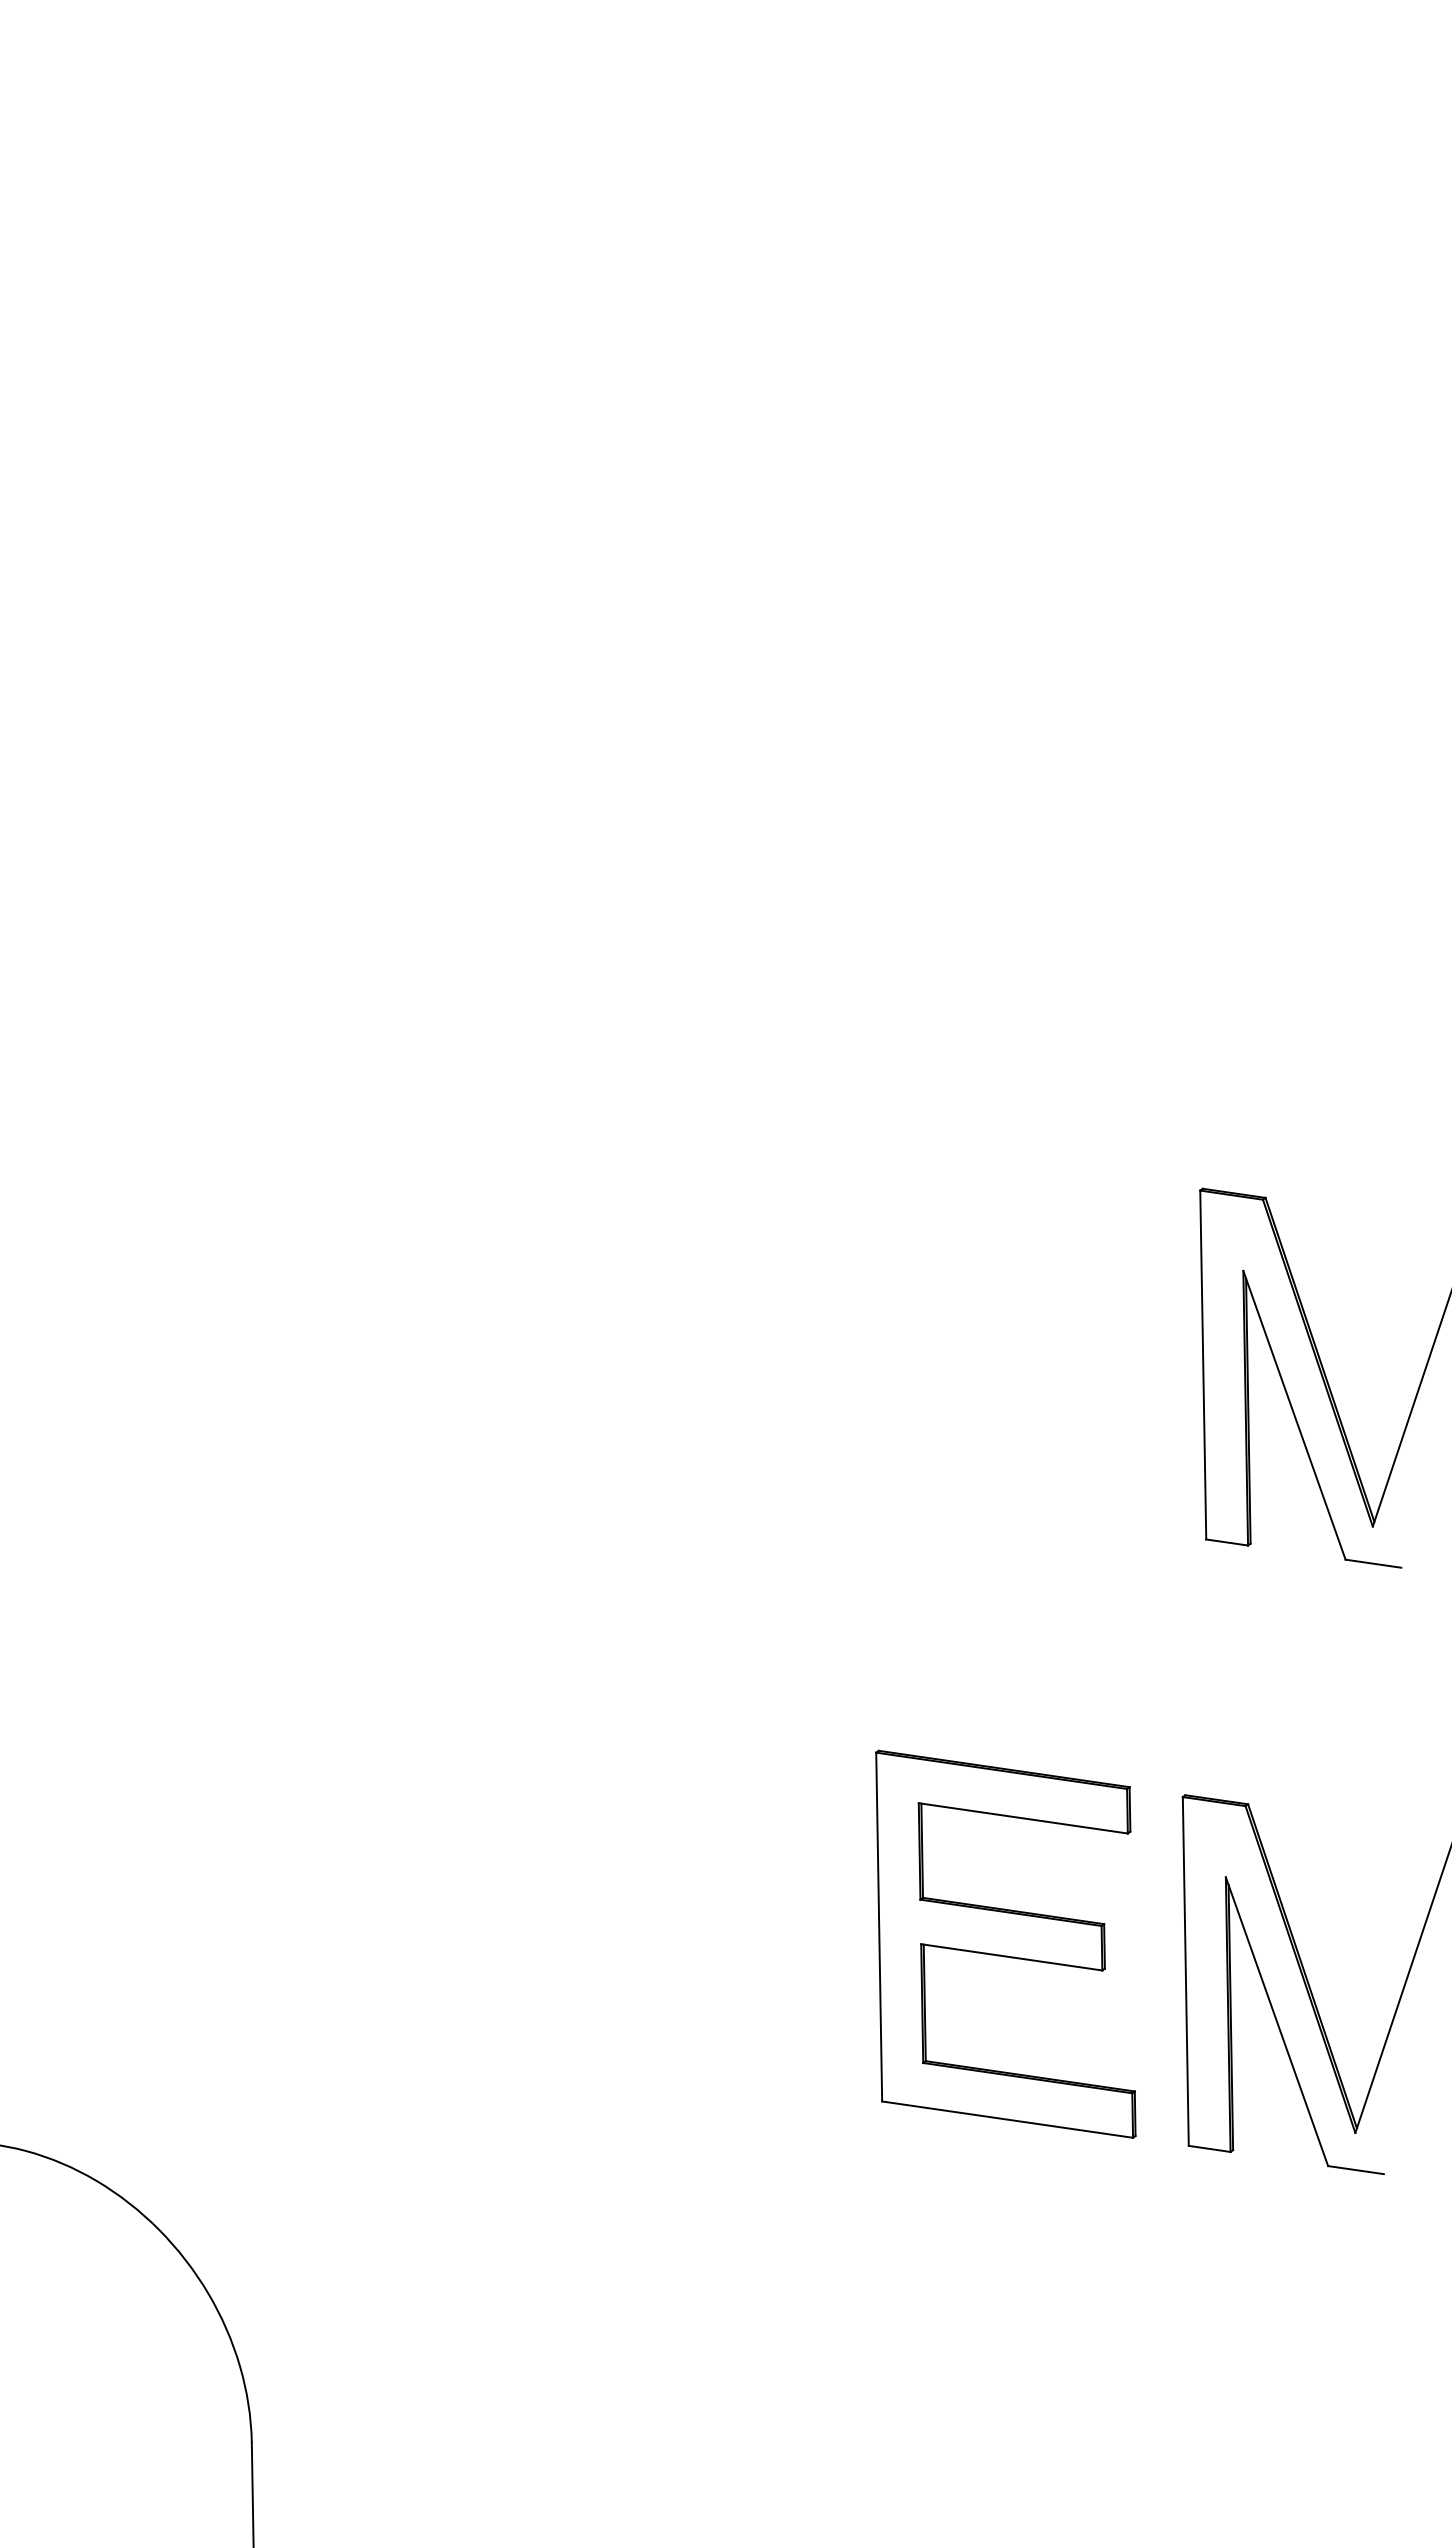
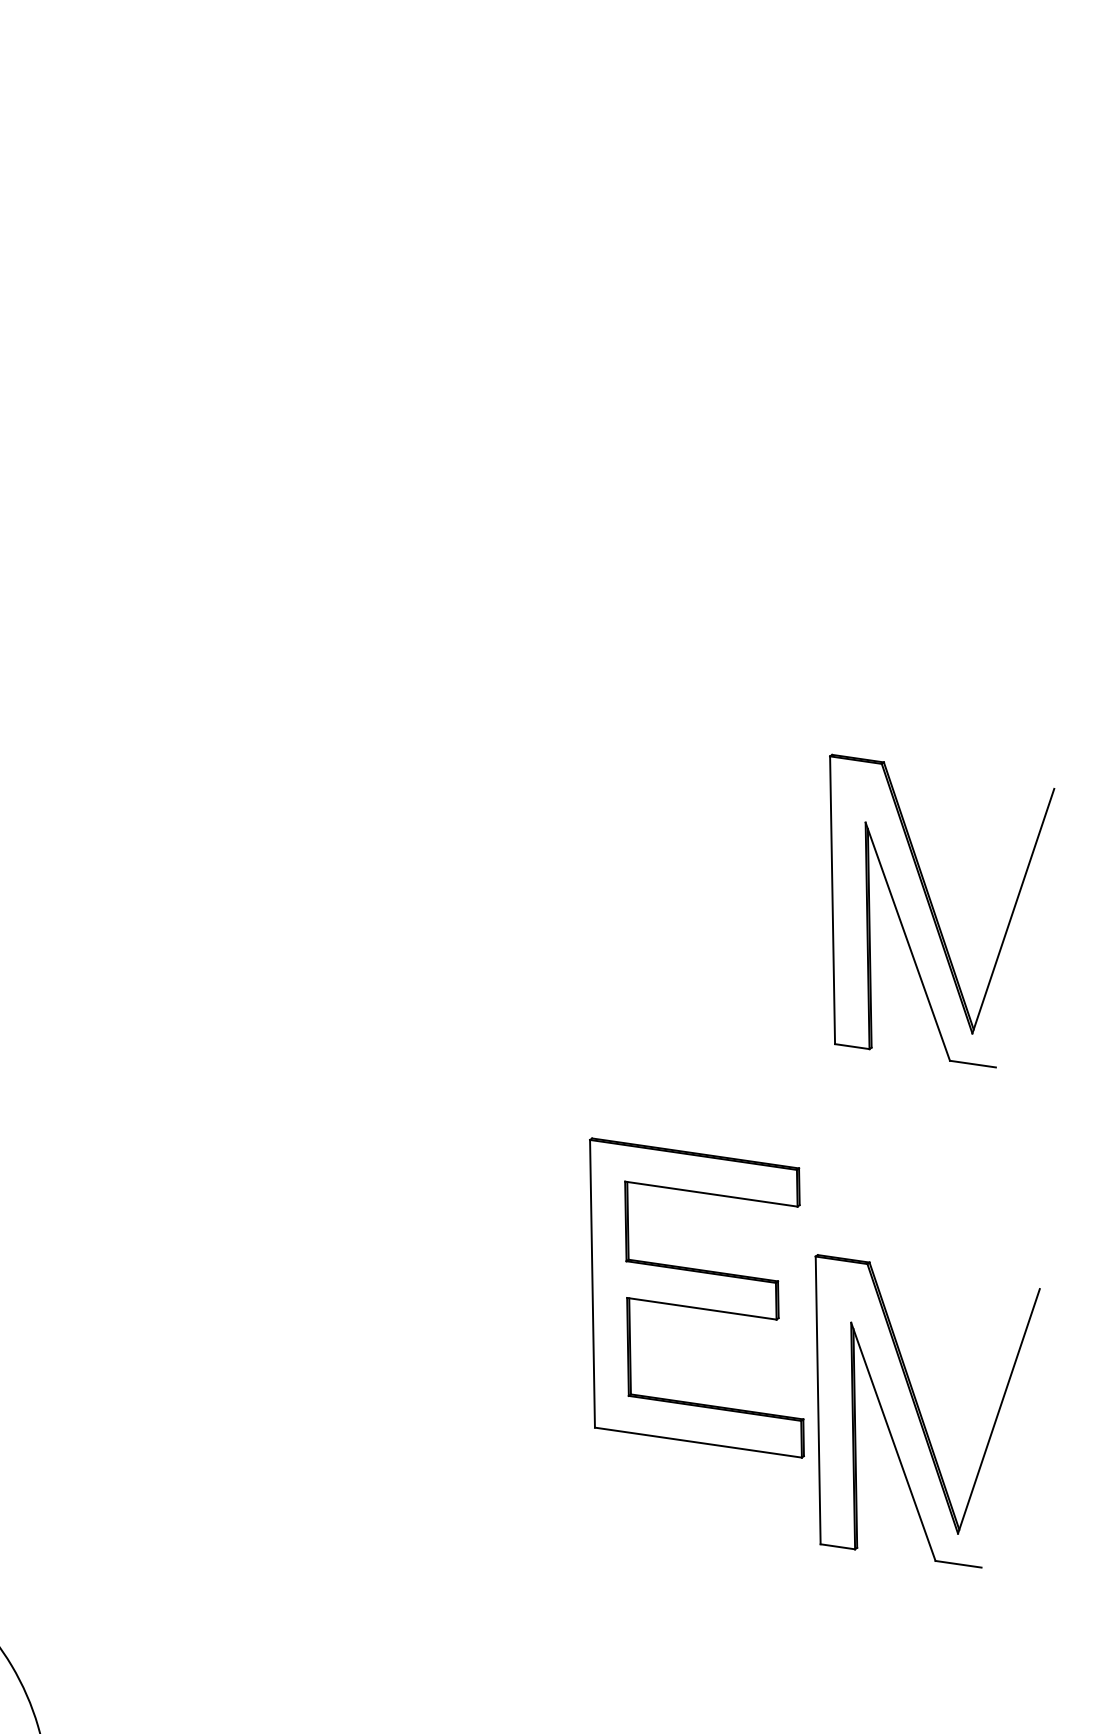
part: (1005, 1943) -> (696, 1297), moved

